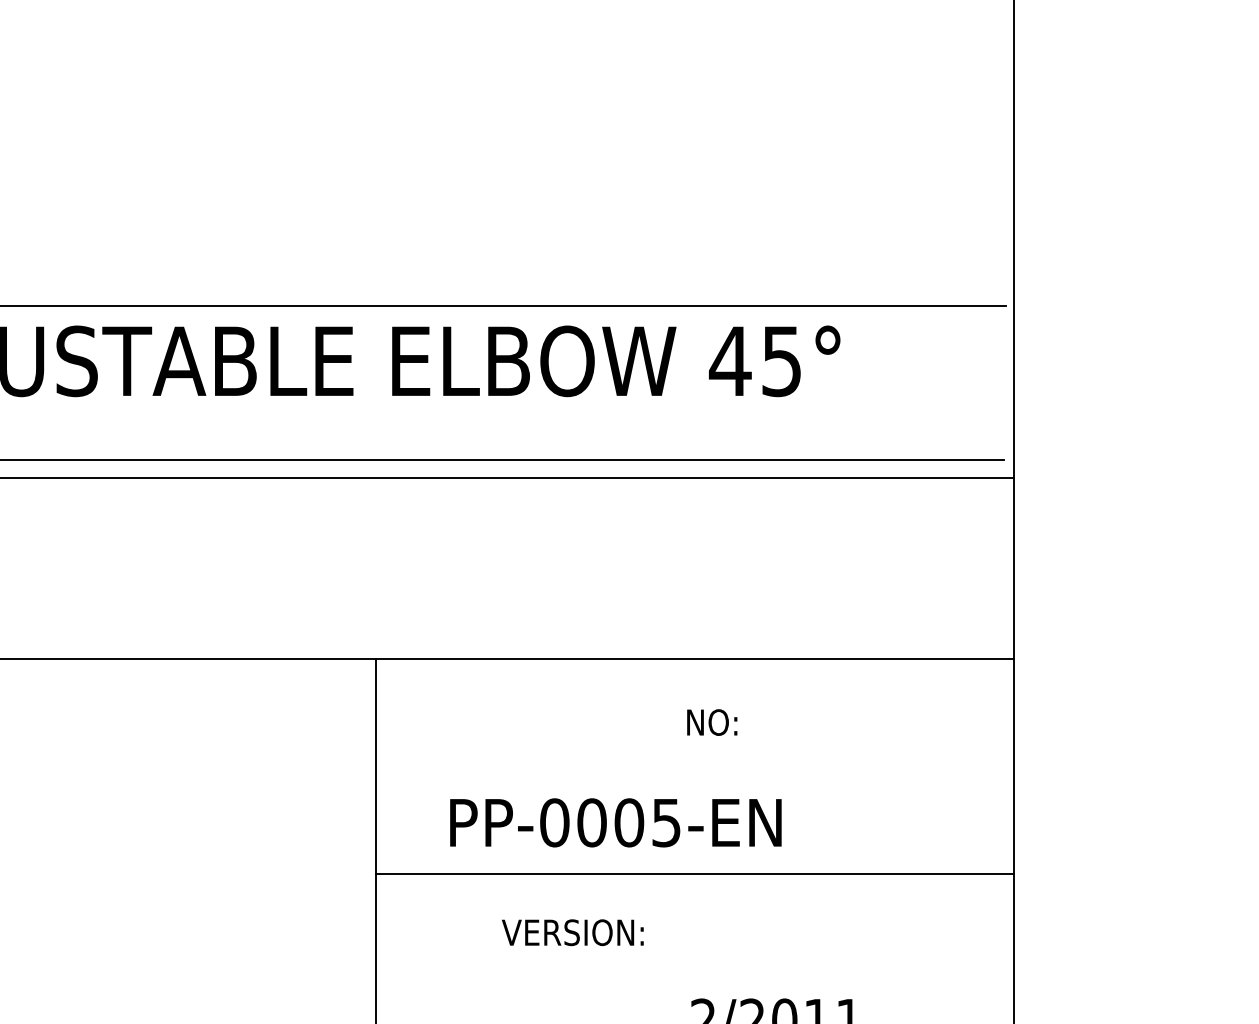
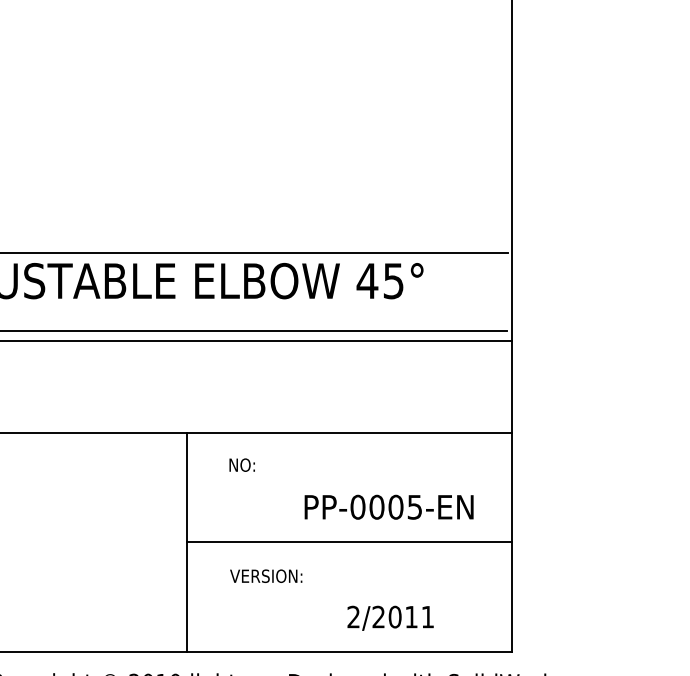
text: (710, 721) -> (241, 464), moved
text: (614, 821) -> (388, 506), moved
text: (573, 931) -> (266, 575), moved

